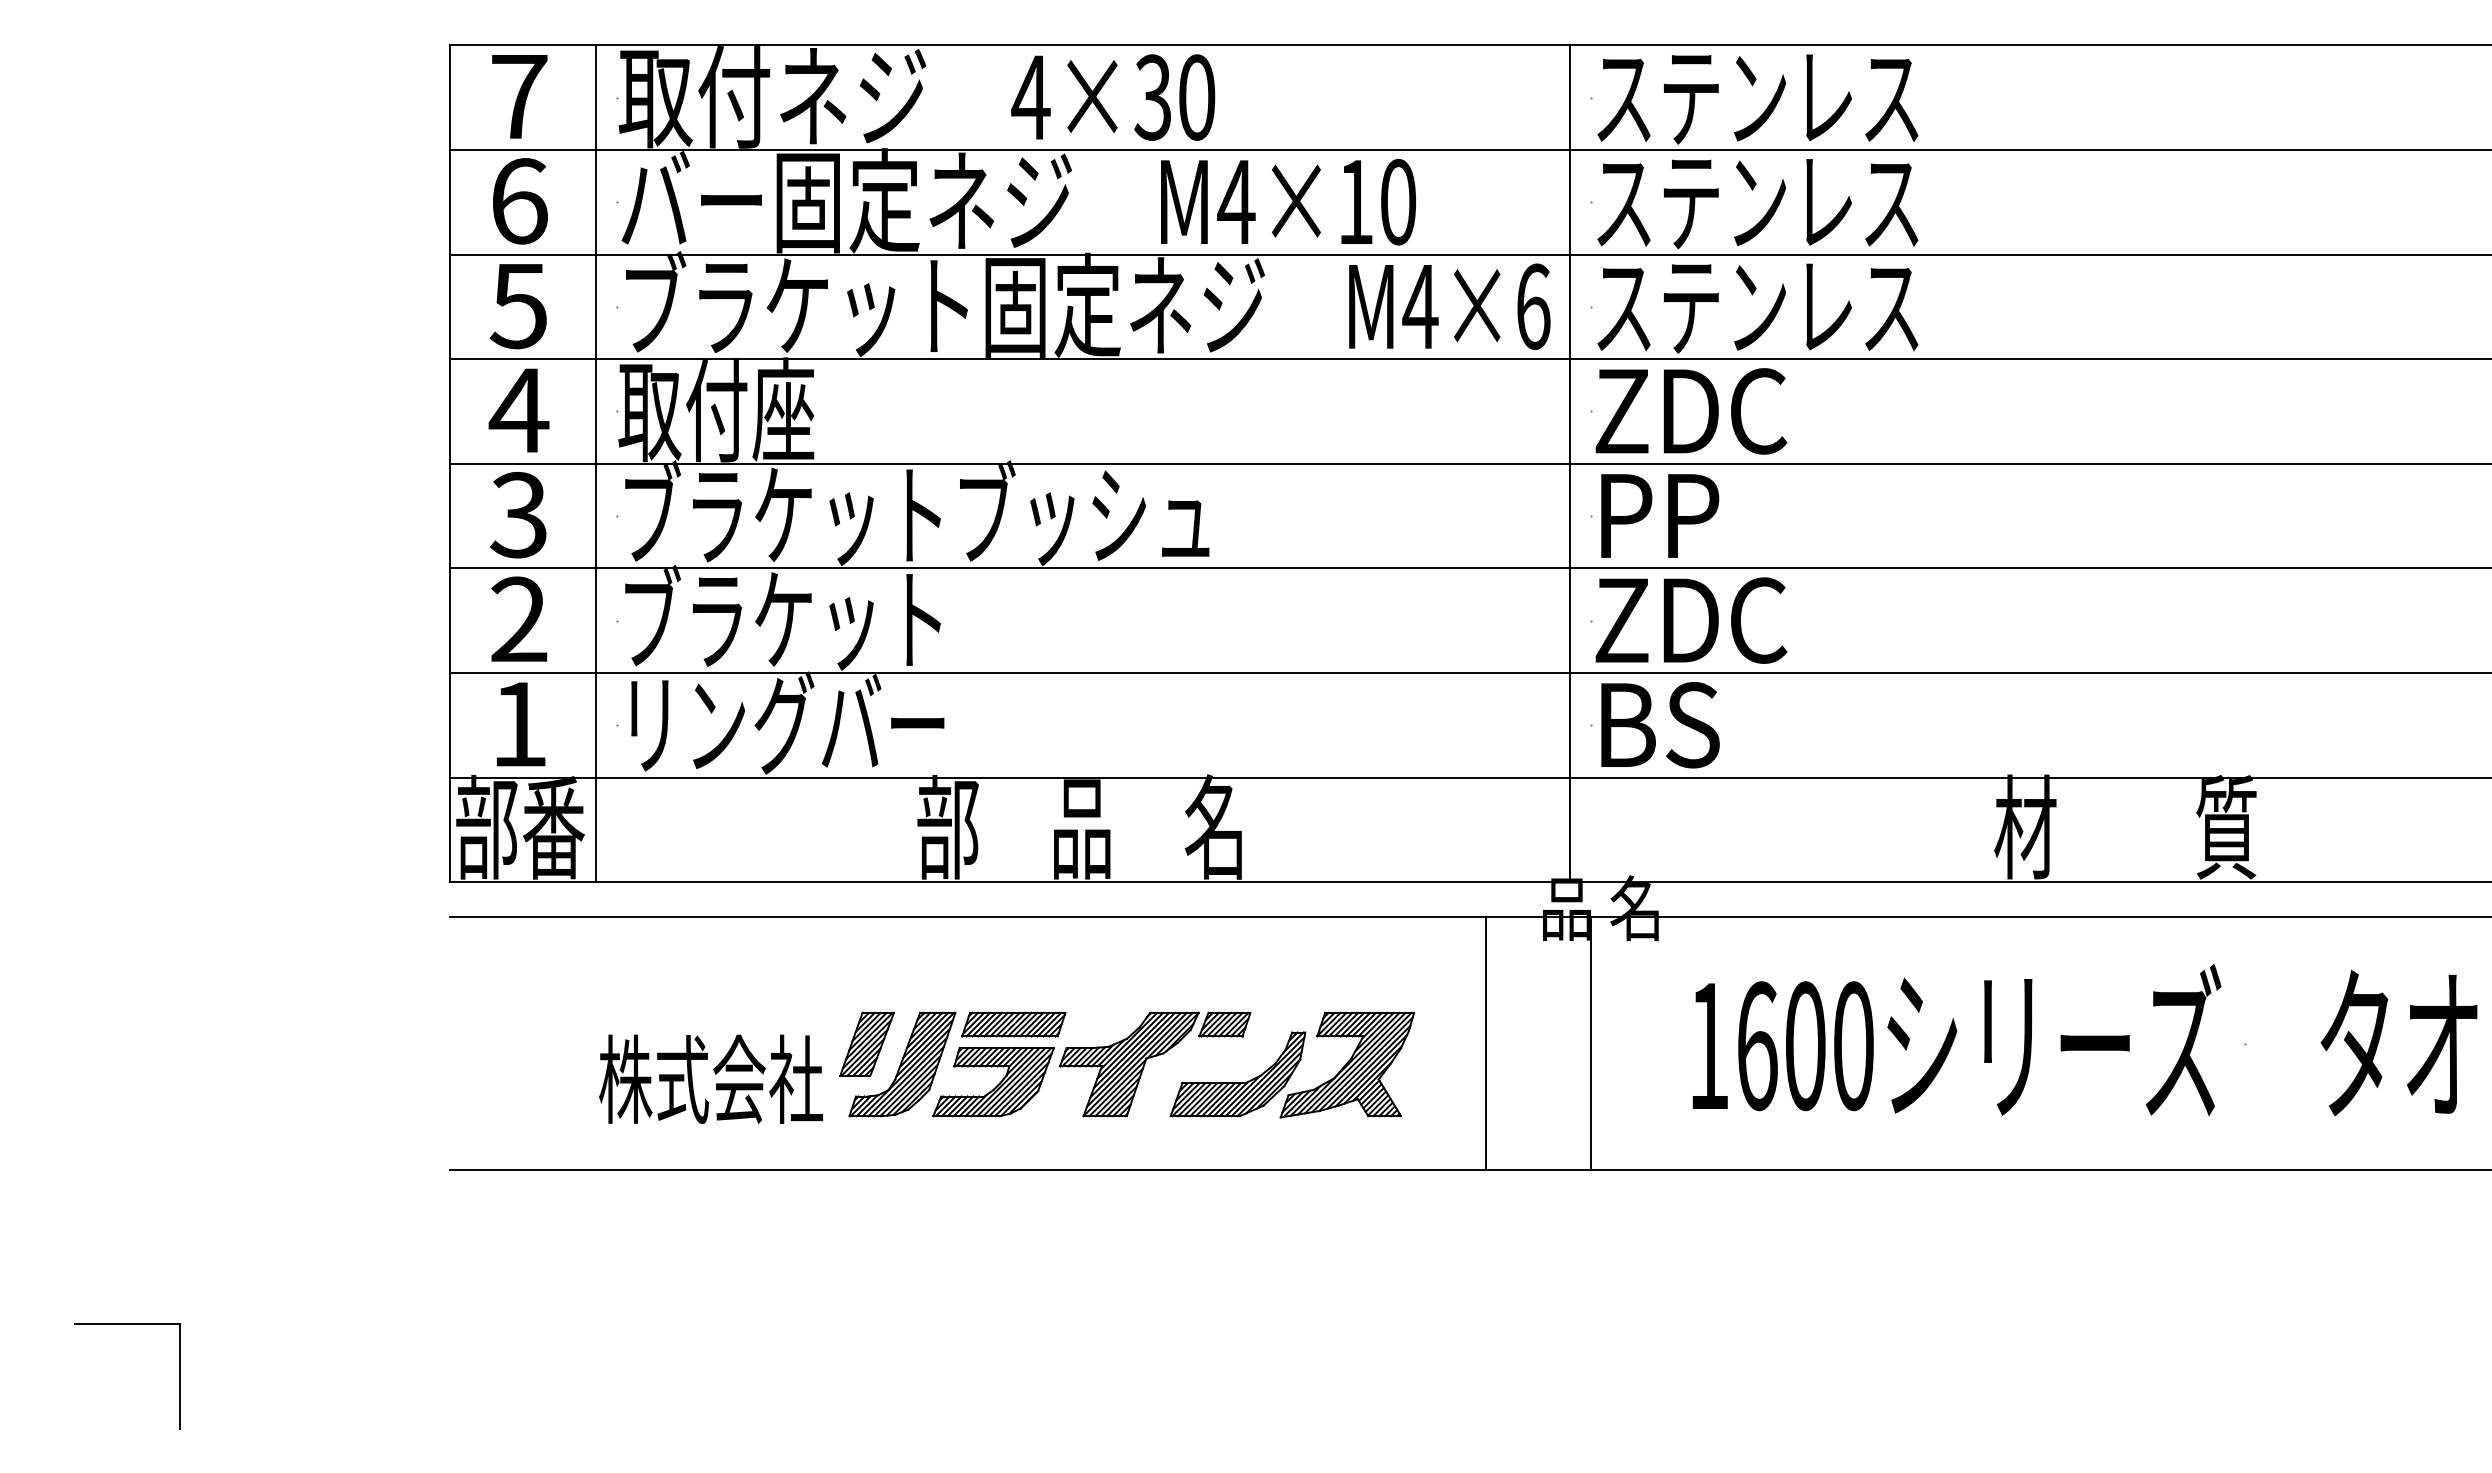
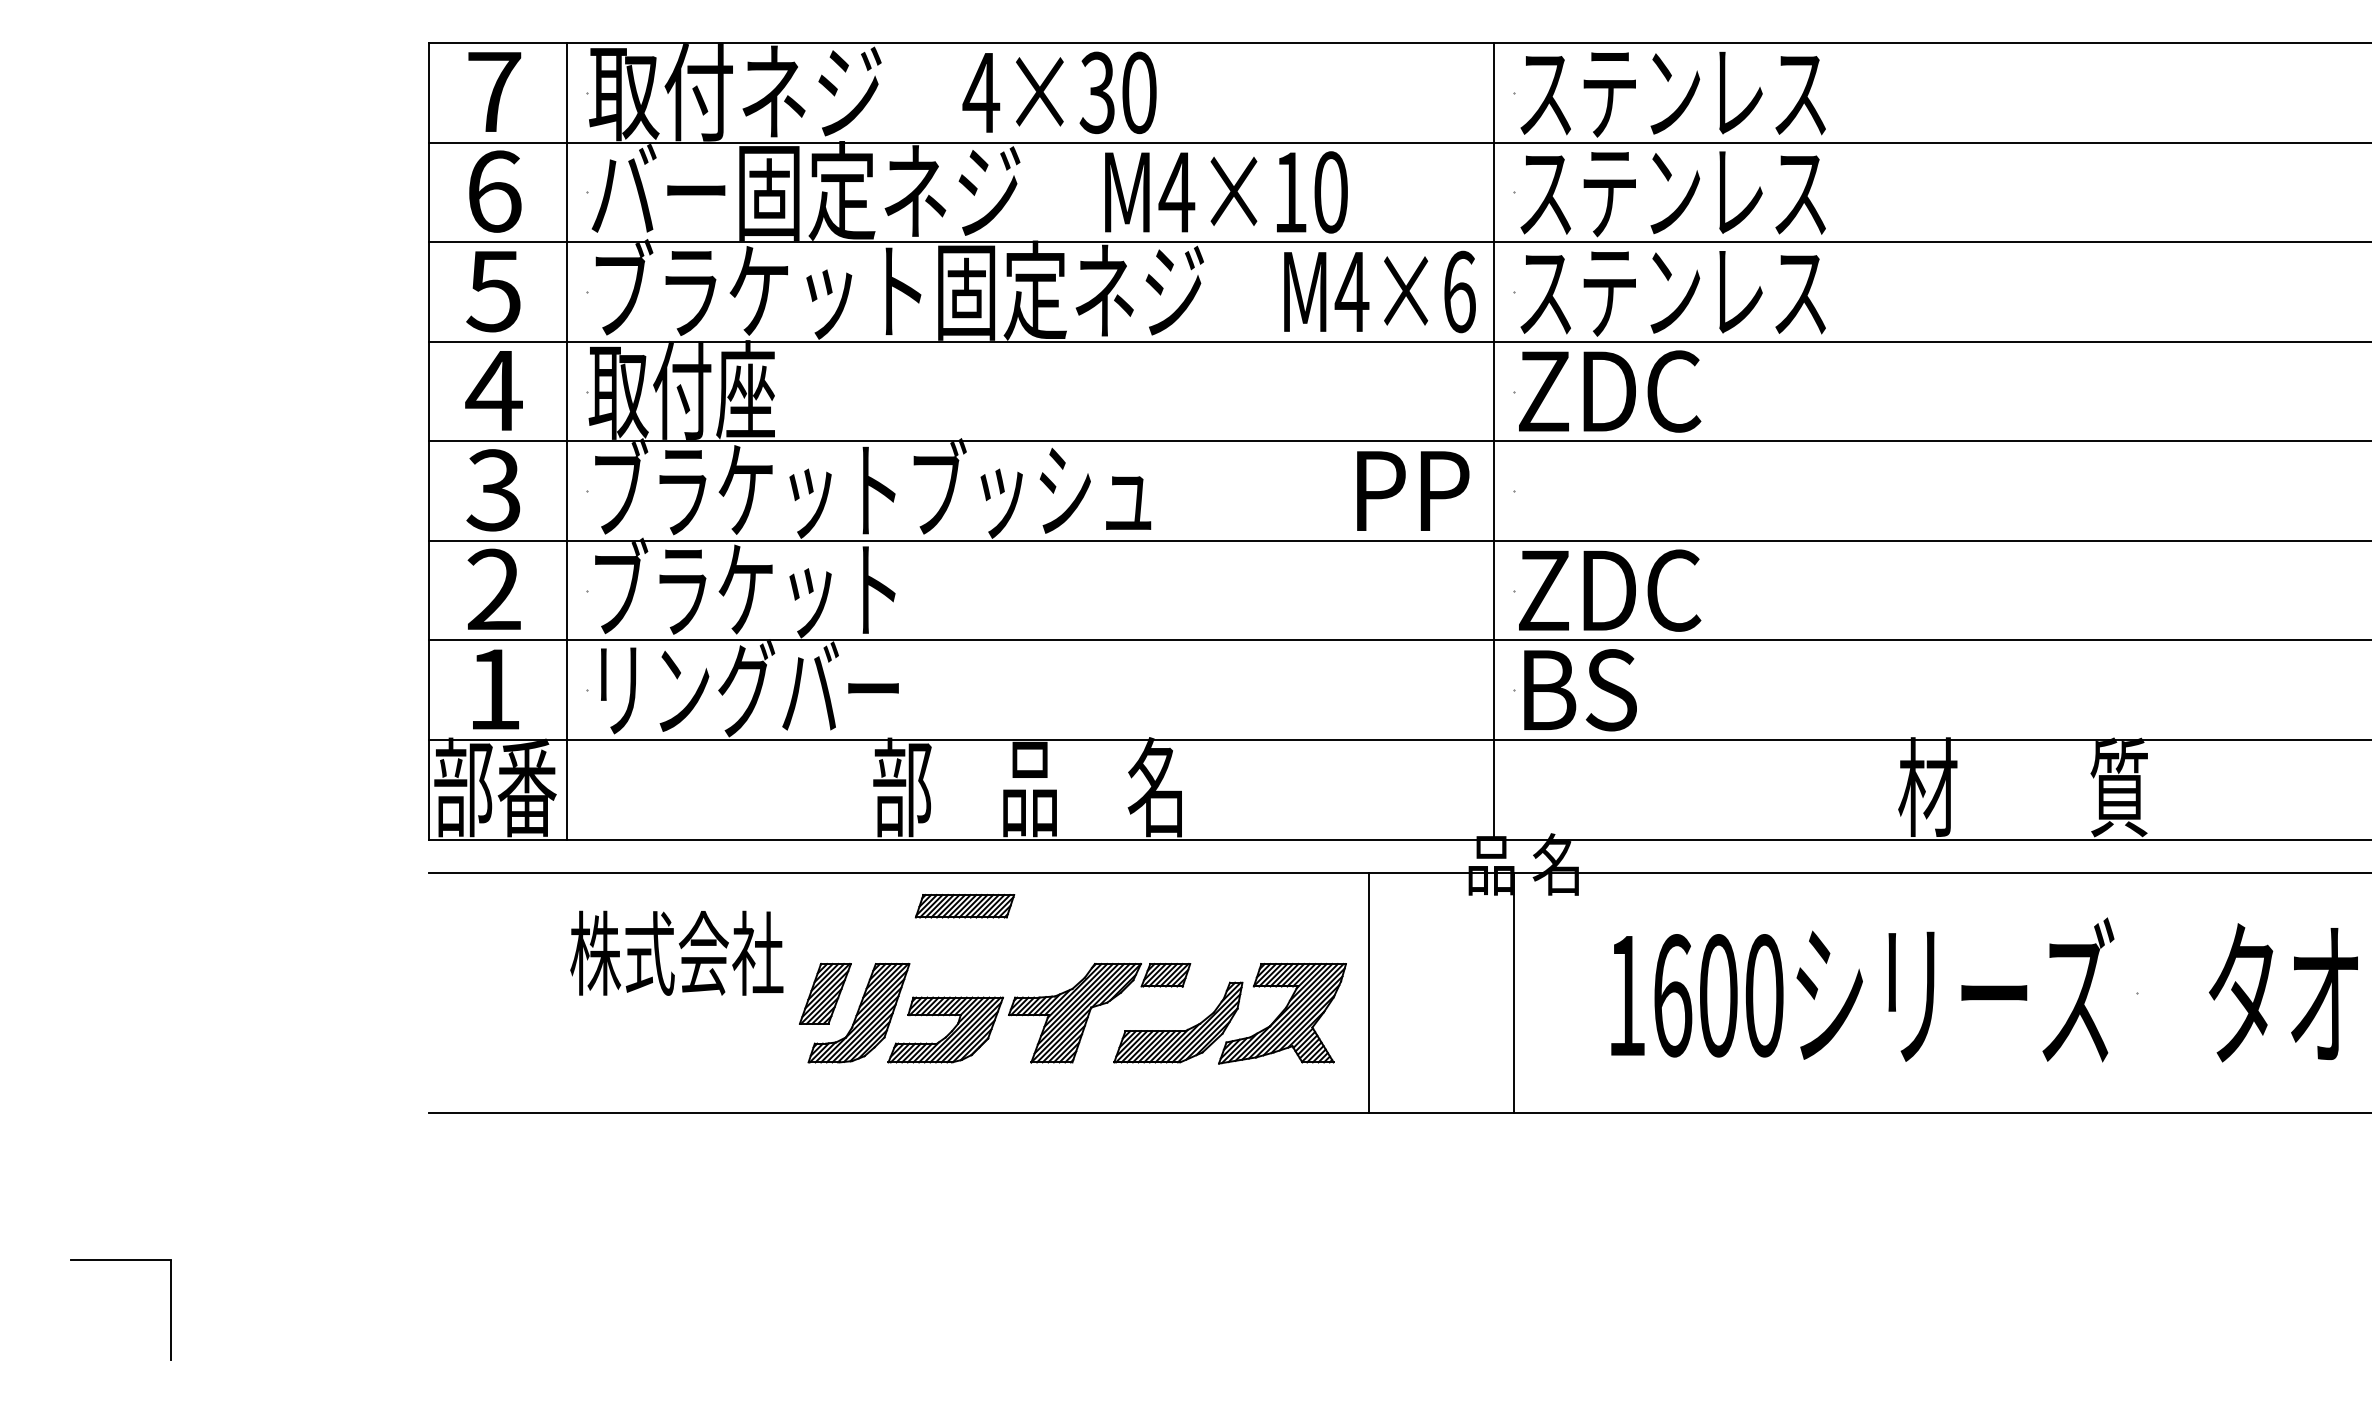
text: (1660, 515) -> (1413, 490), moved
part: (1013, 1024) -> (964, 906), moved
line: (1486, 1043) -> (1369, 993), moved
text: (710, 1078) -> (676, 952), moved

